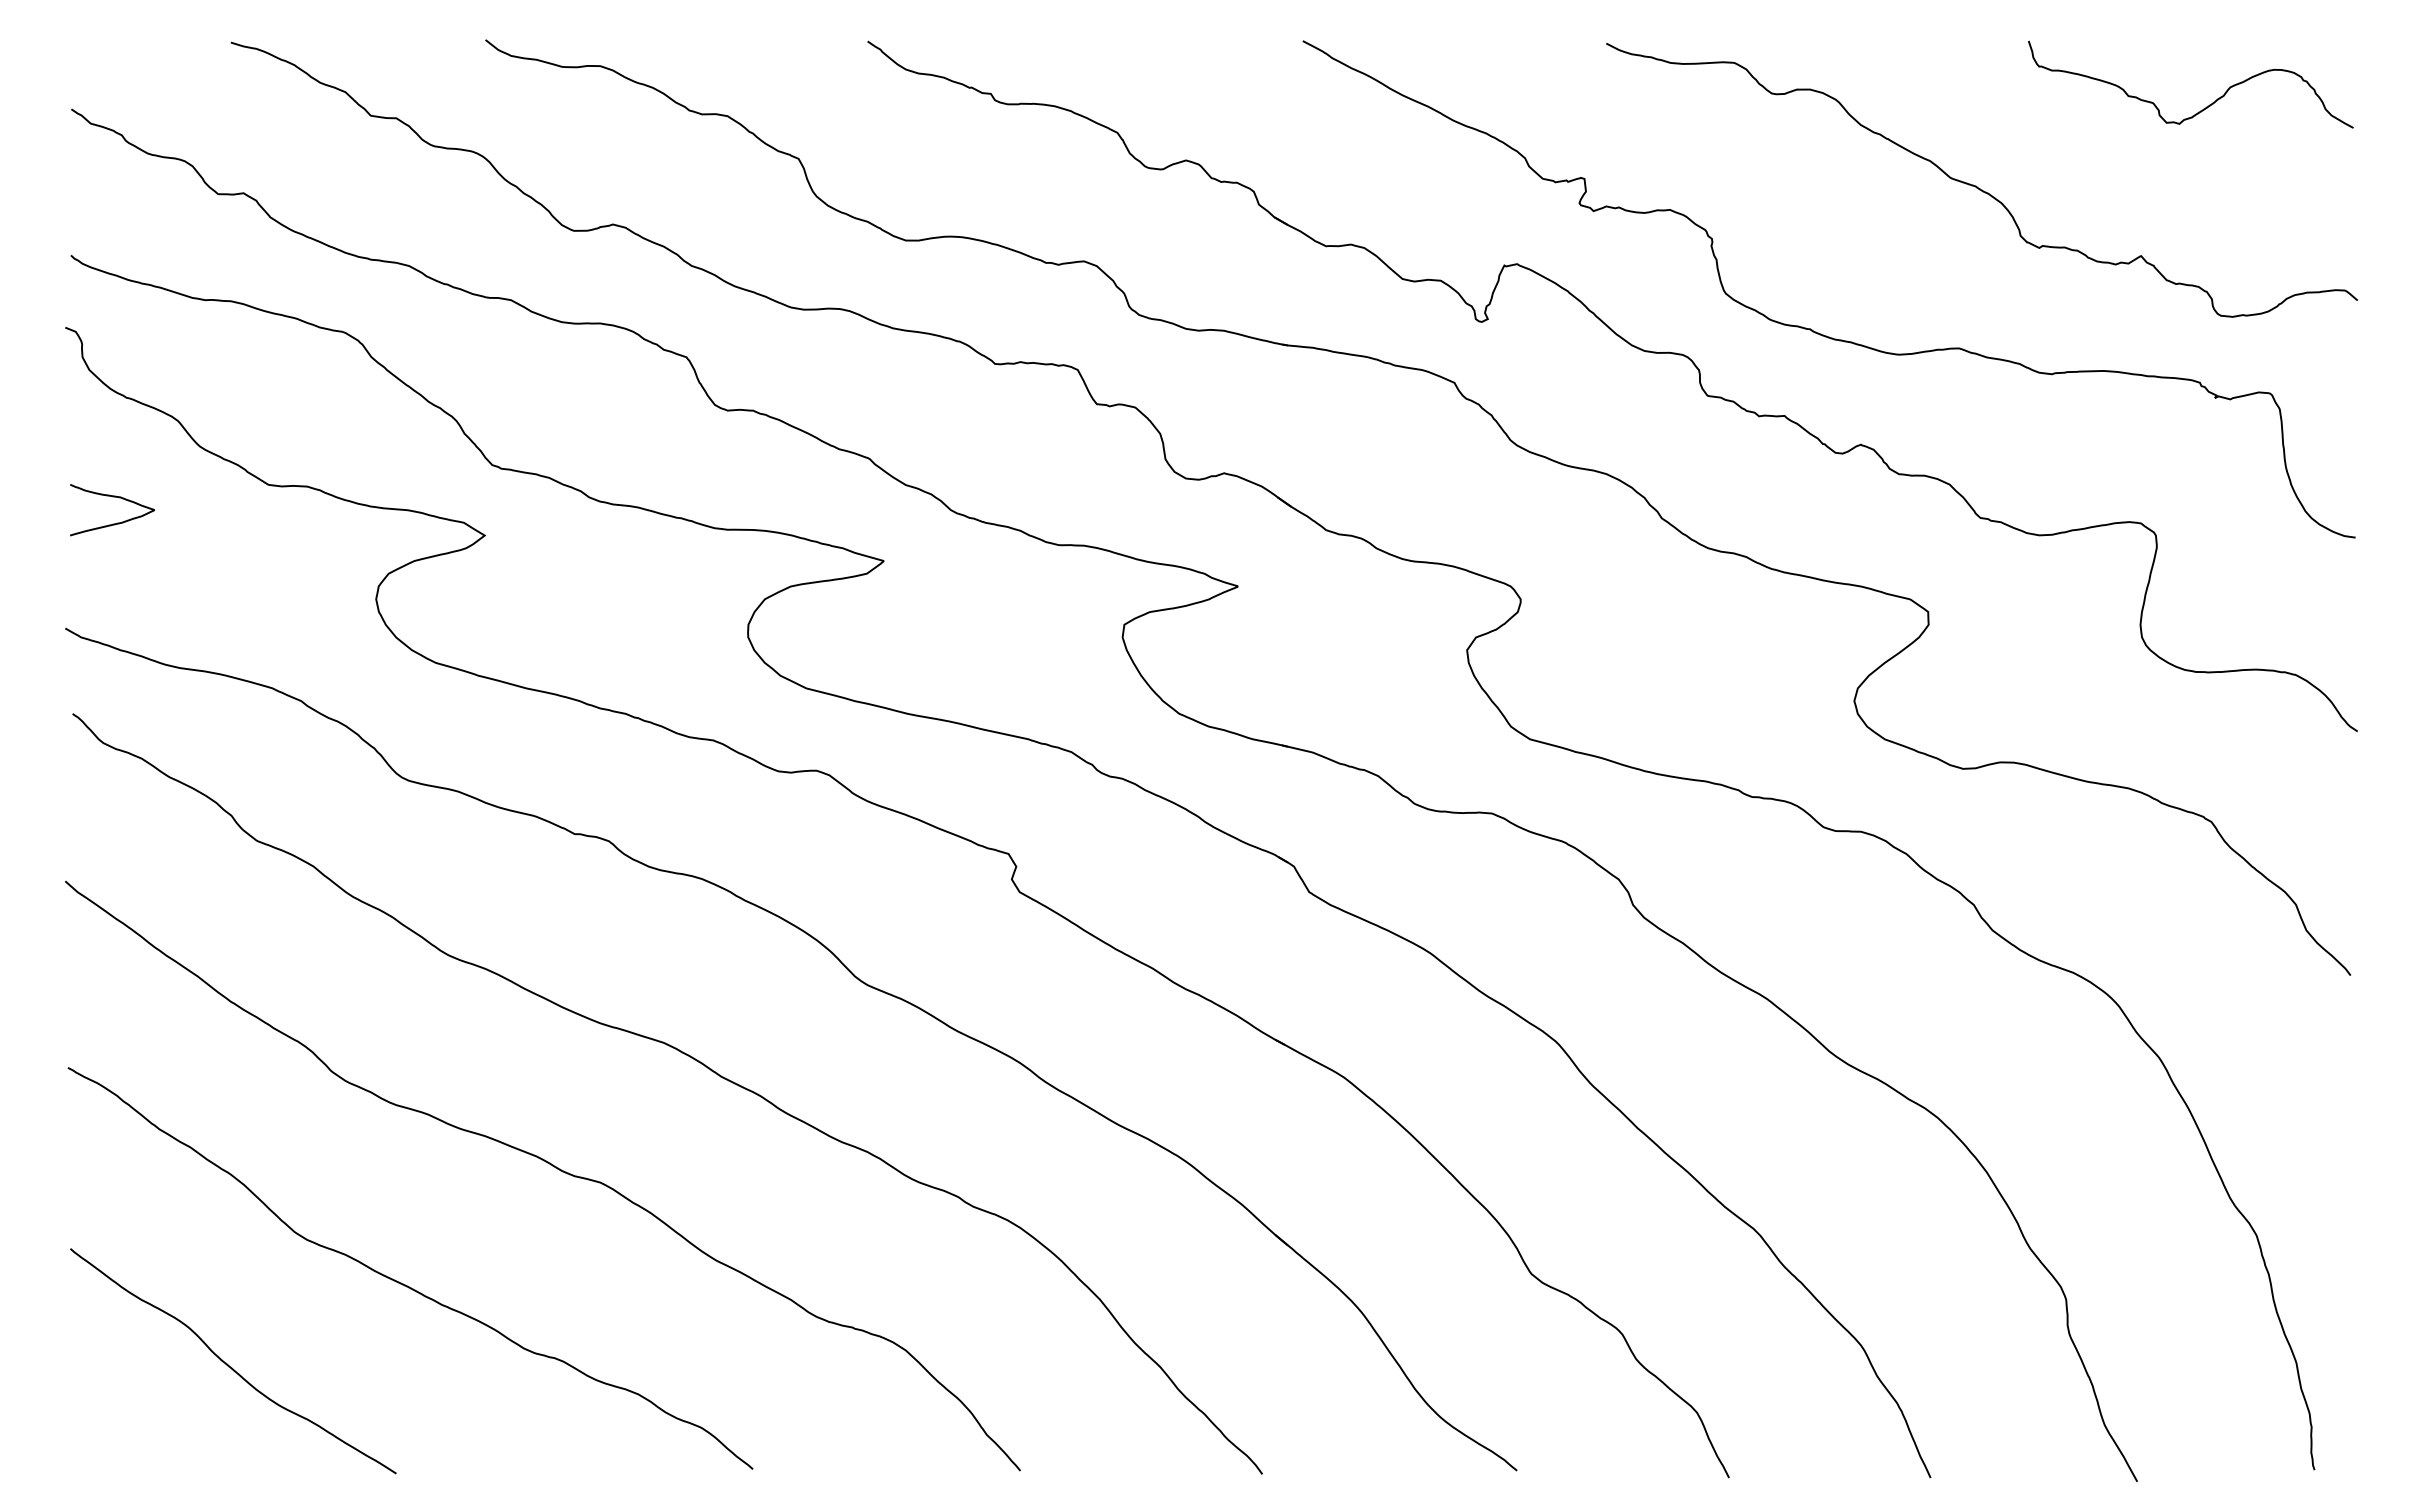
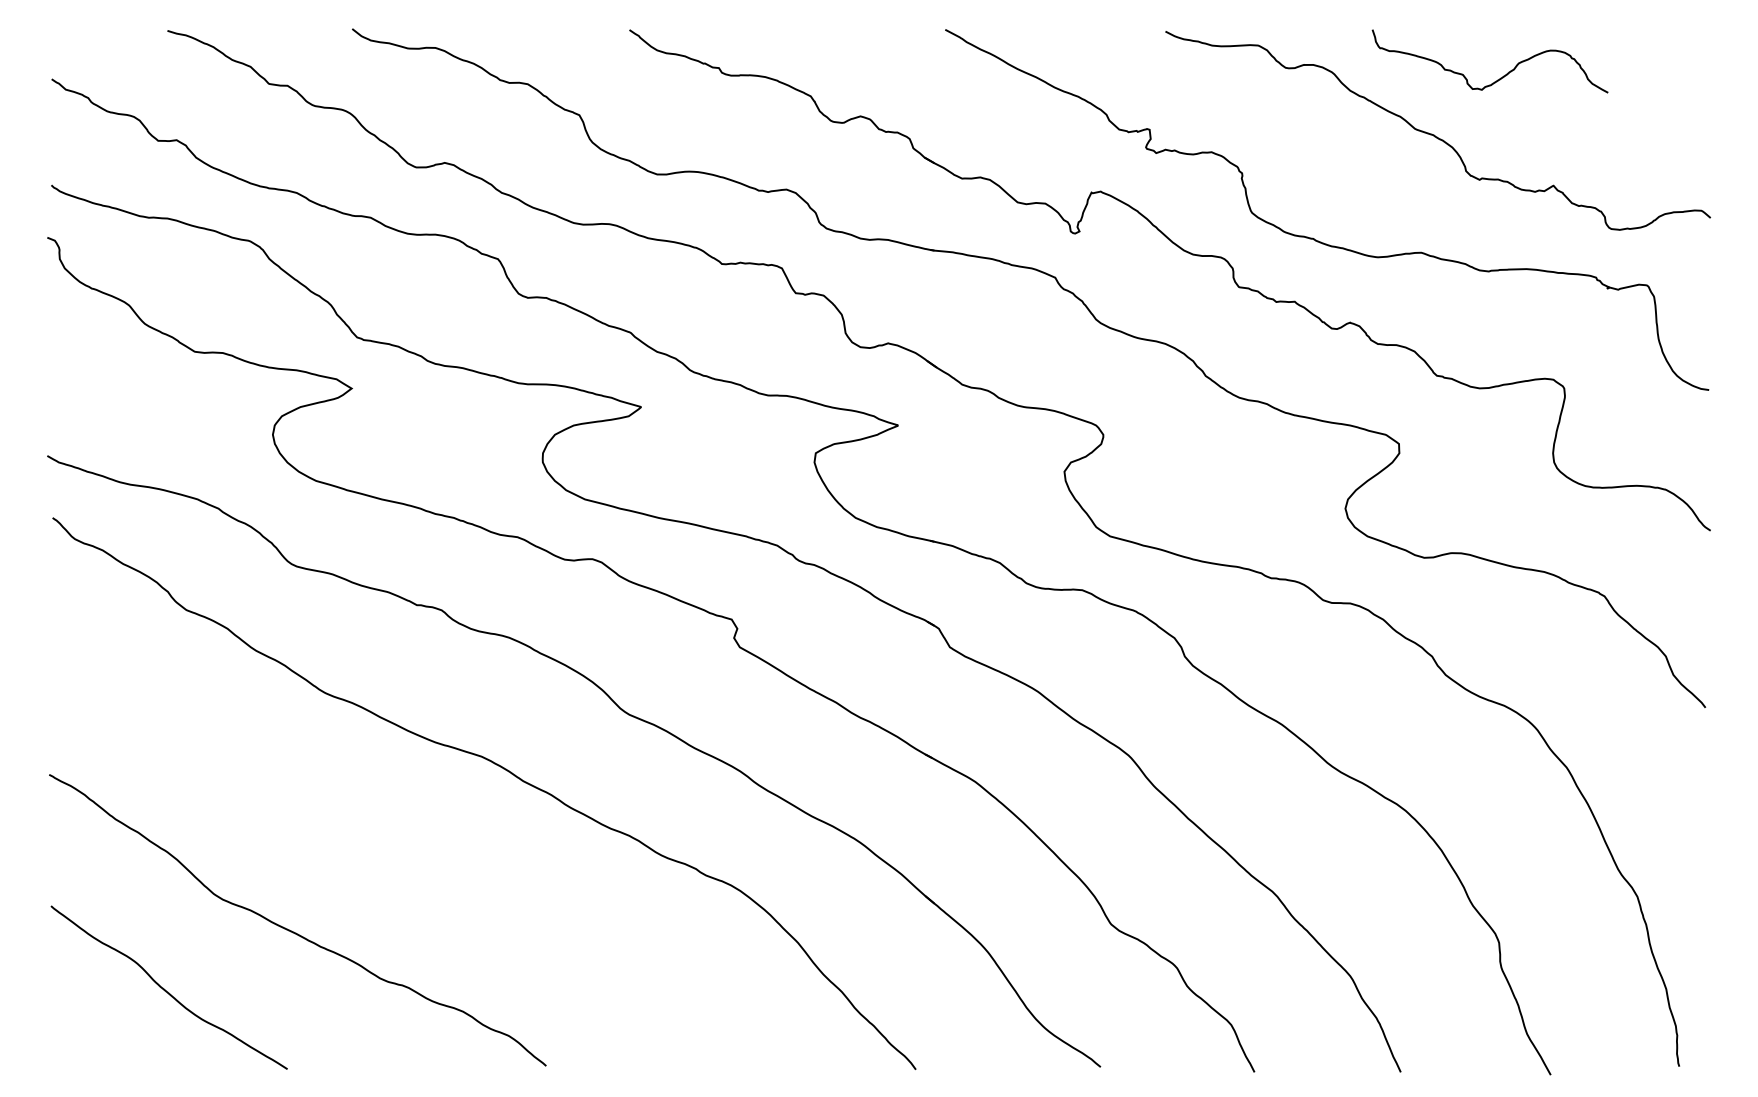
curve: (2206, 106) -> (1501, 77), moved
curve: (112, 497) -> (81, 360), removed
curve: (550, 1165) -> (399, 845), removed

